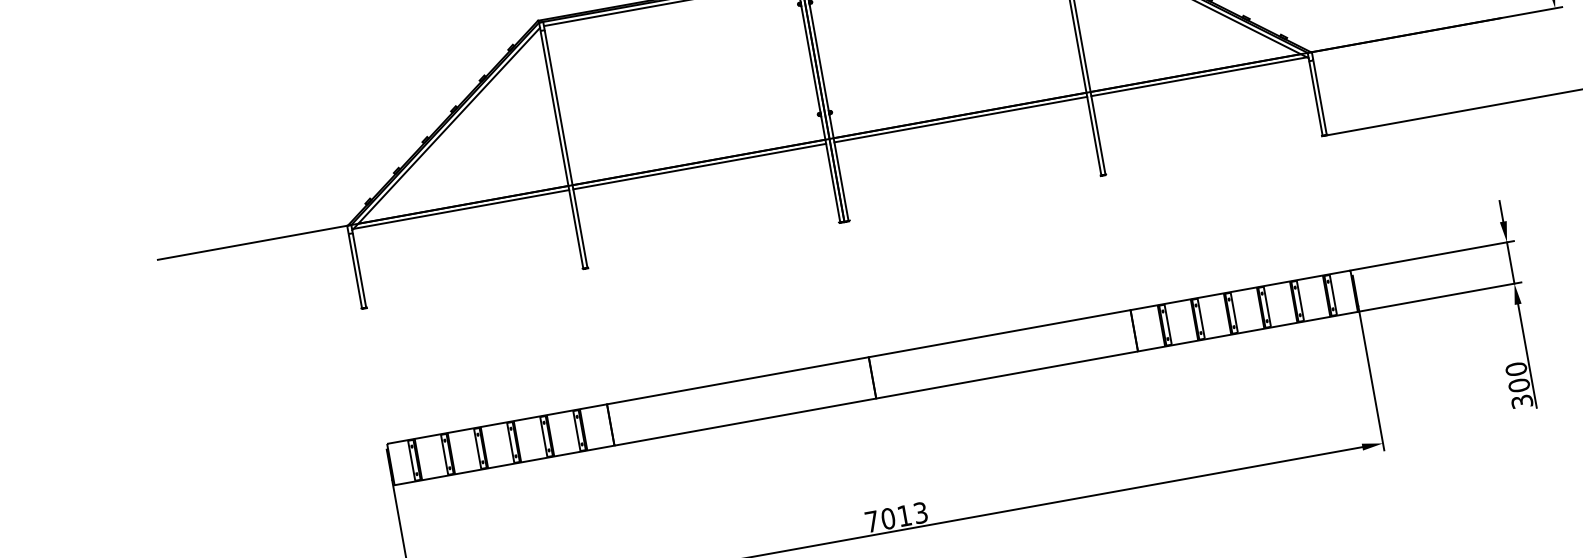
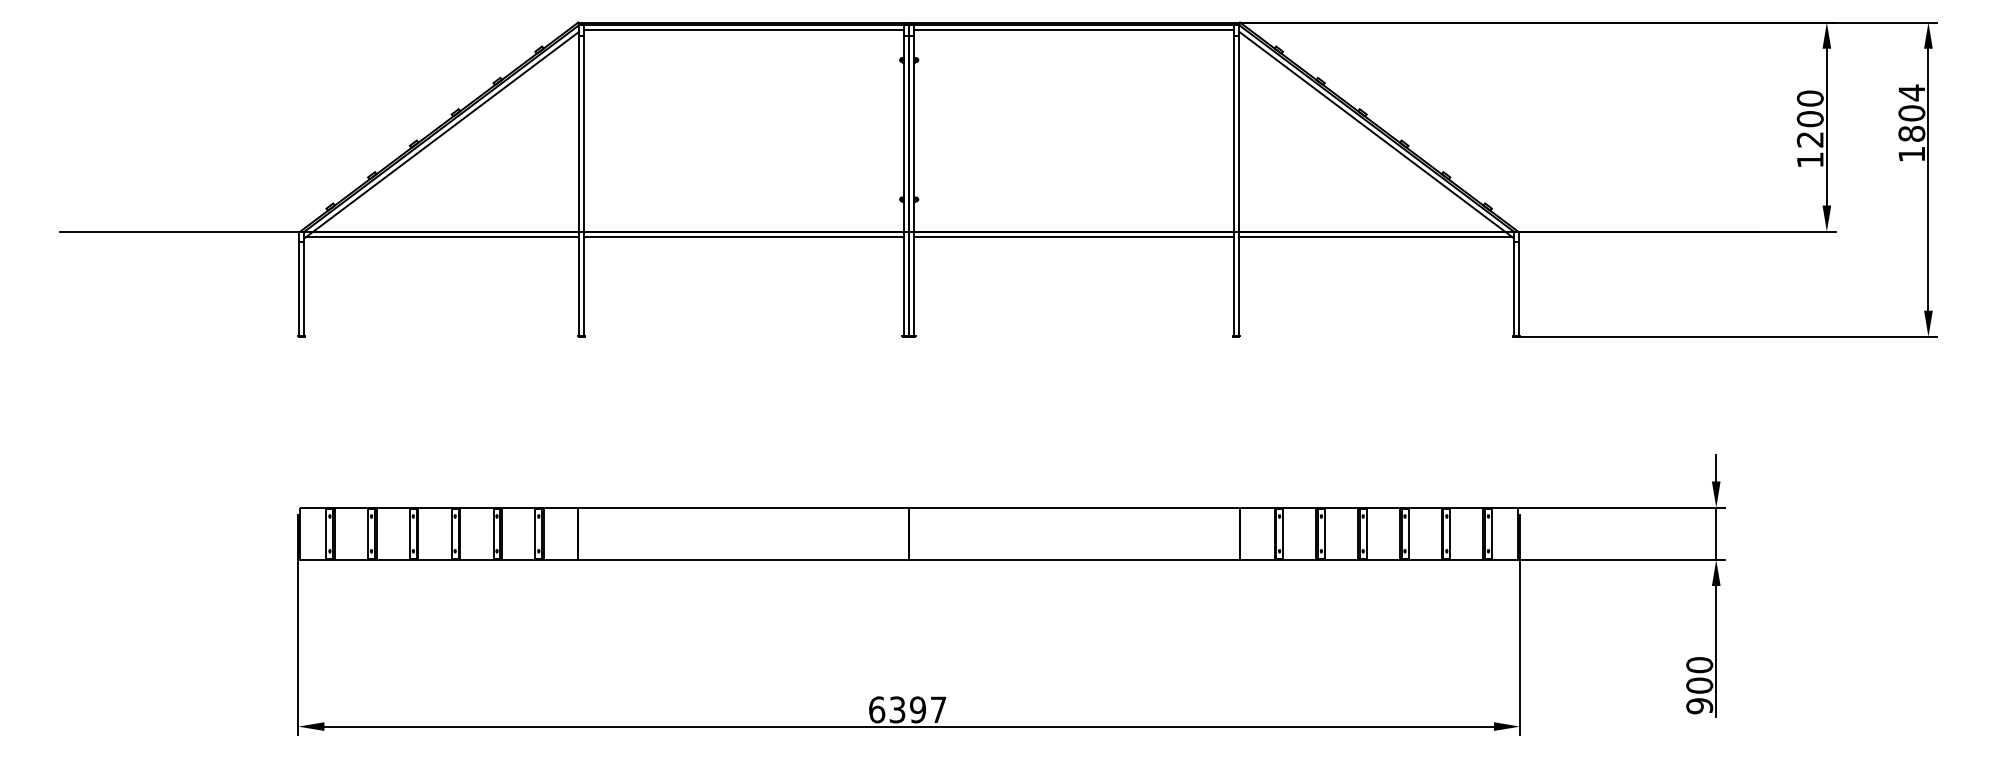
text: (1522, 402) -> (1699, 706), 300 -> 900
text: (896, 517) -> (907, 709), 7013 -> 6397

